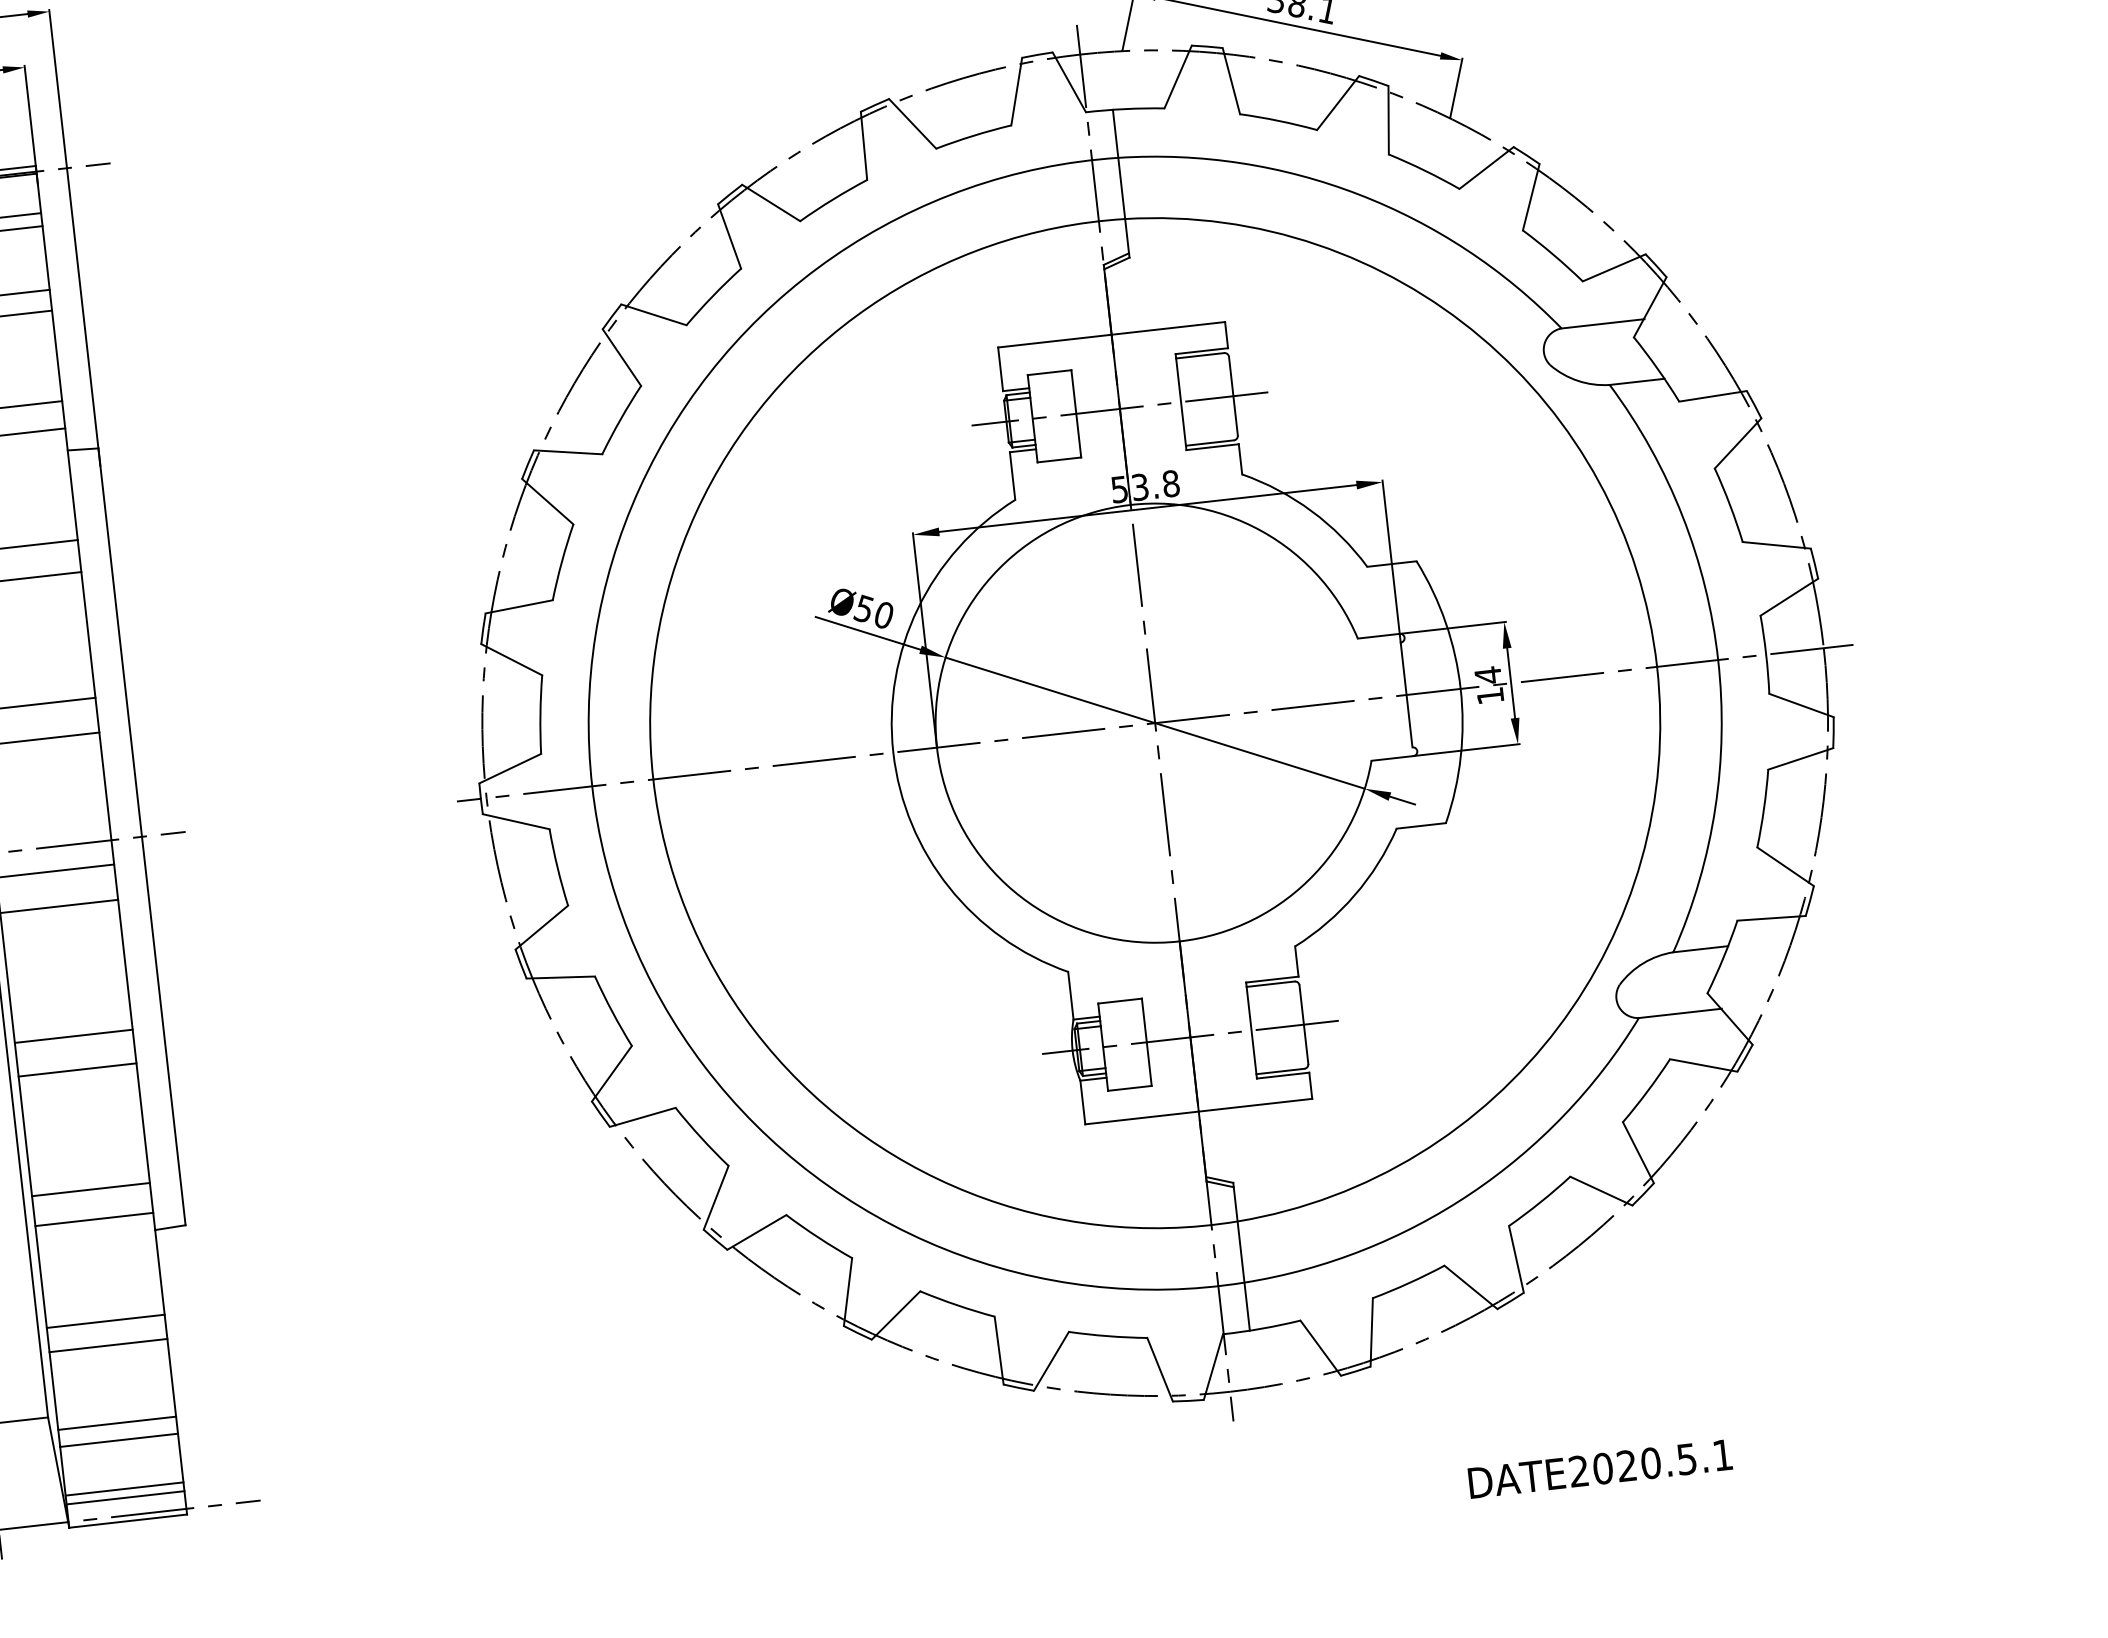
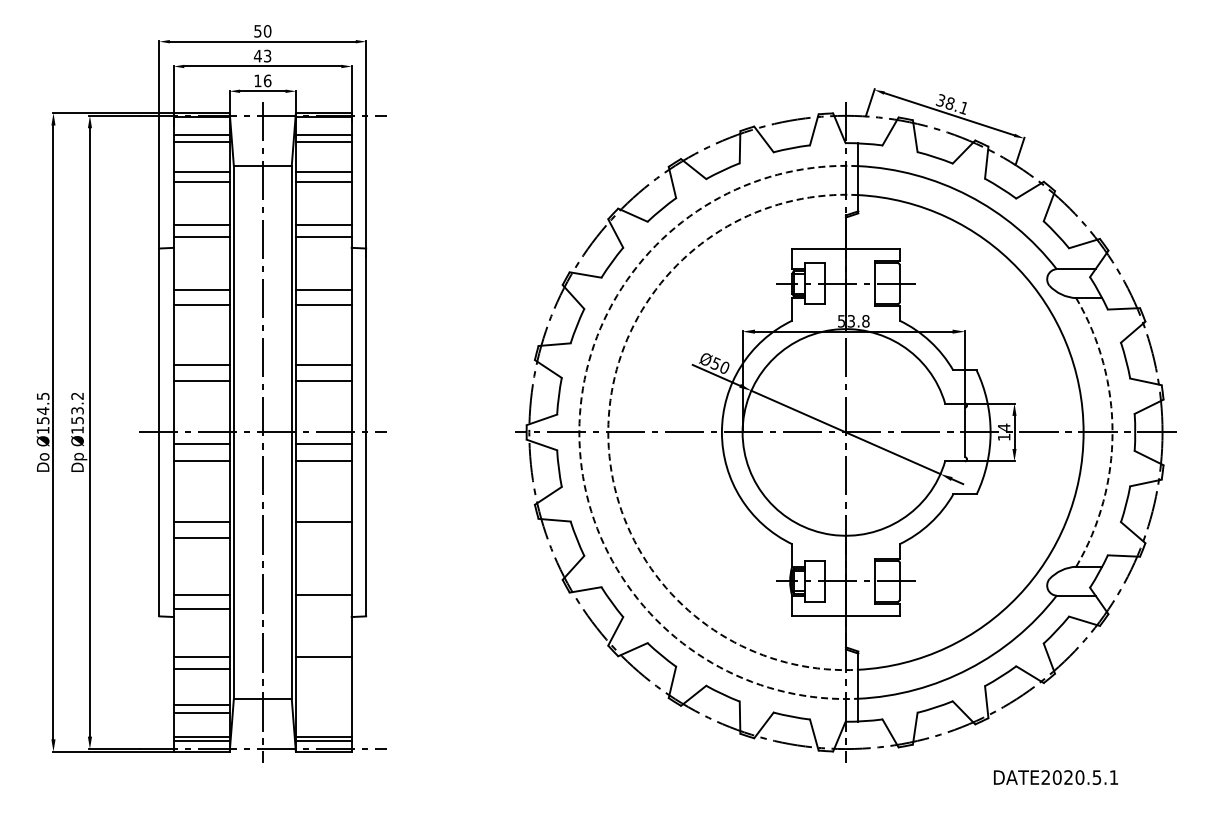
arc: (1718, 660) -> (1112, 432), solid -> dashed
arc: (653, 779) -> (608, 432), solid -> dashed
arc: (592, 786) -> (579, 432), solid -> dashed
line: (77, 1070) -> (323, 538), removed
line: (93, 1218) -> (323, 608), removed
line: (107, 1345) -> (323, 668), removed
line: (116, 1423) -> (323, 705), removed
line: (118, 1440) -> (323, 713), removed
text: (1599, 1468) -> (1055, 777), moved

